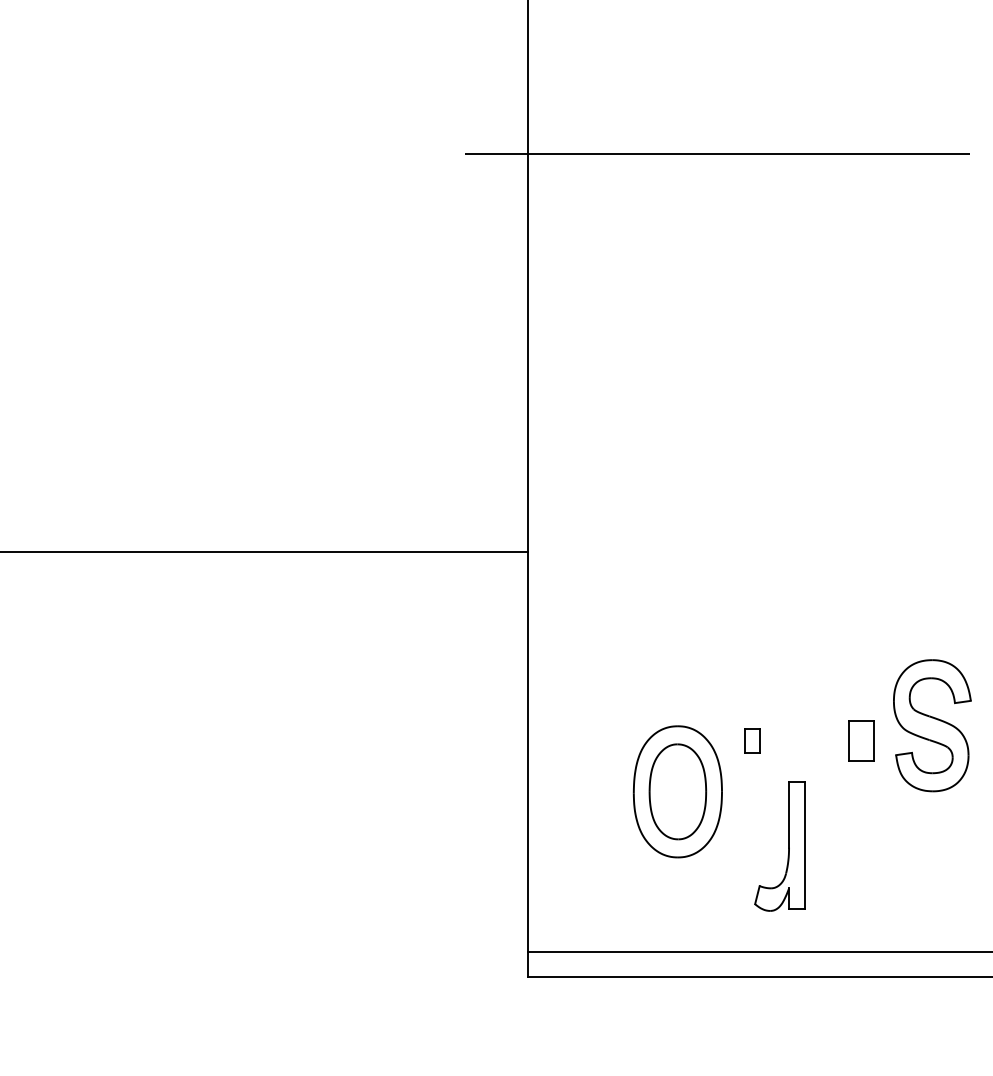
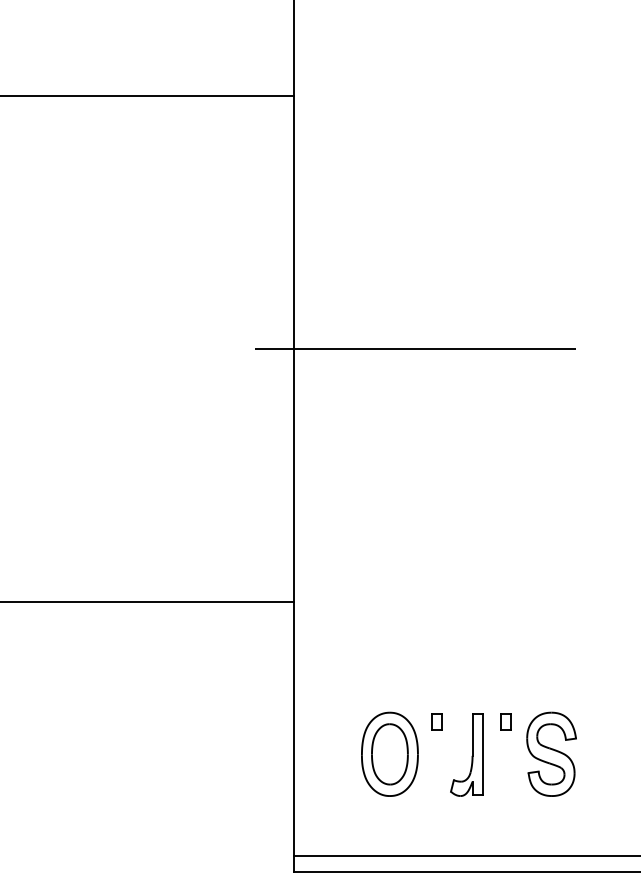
part: (932, 724) -> (551, 753), moved
part: (859, 740) -> (505, 721), size x0.62
part: (779, 845) -> (466, 754), moved

